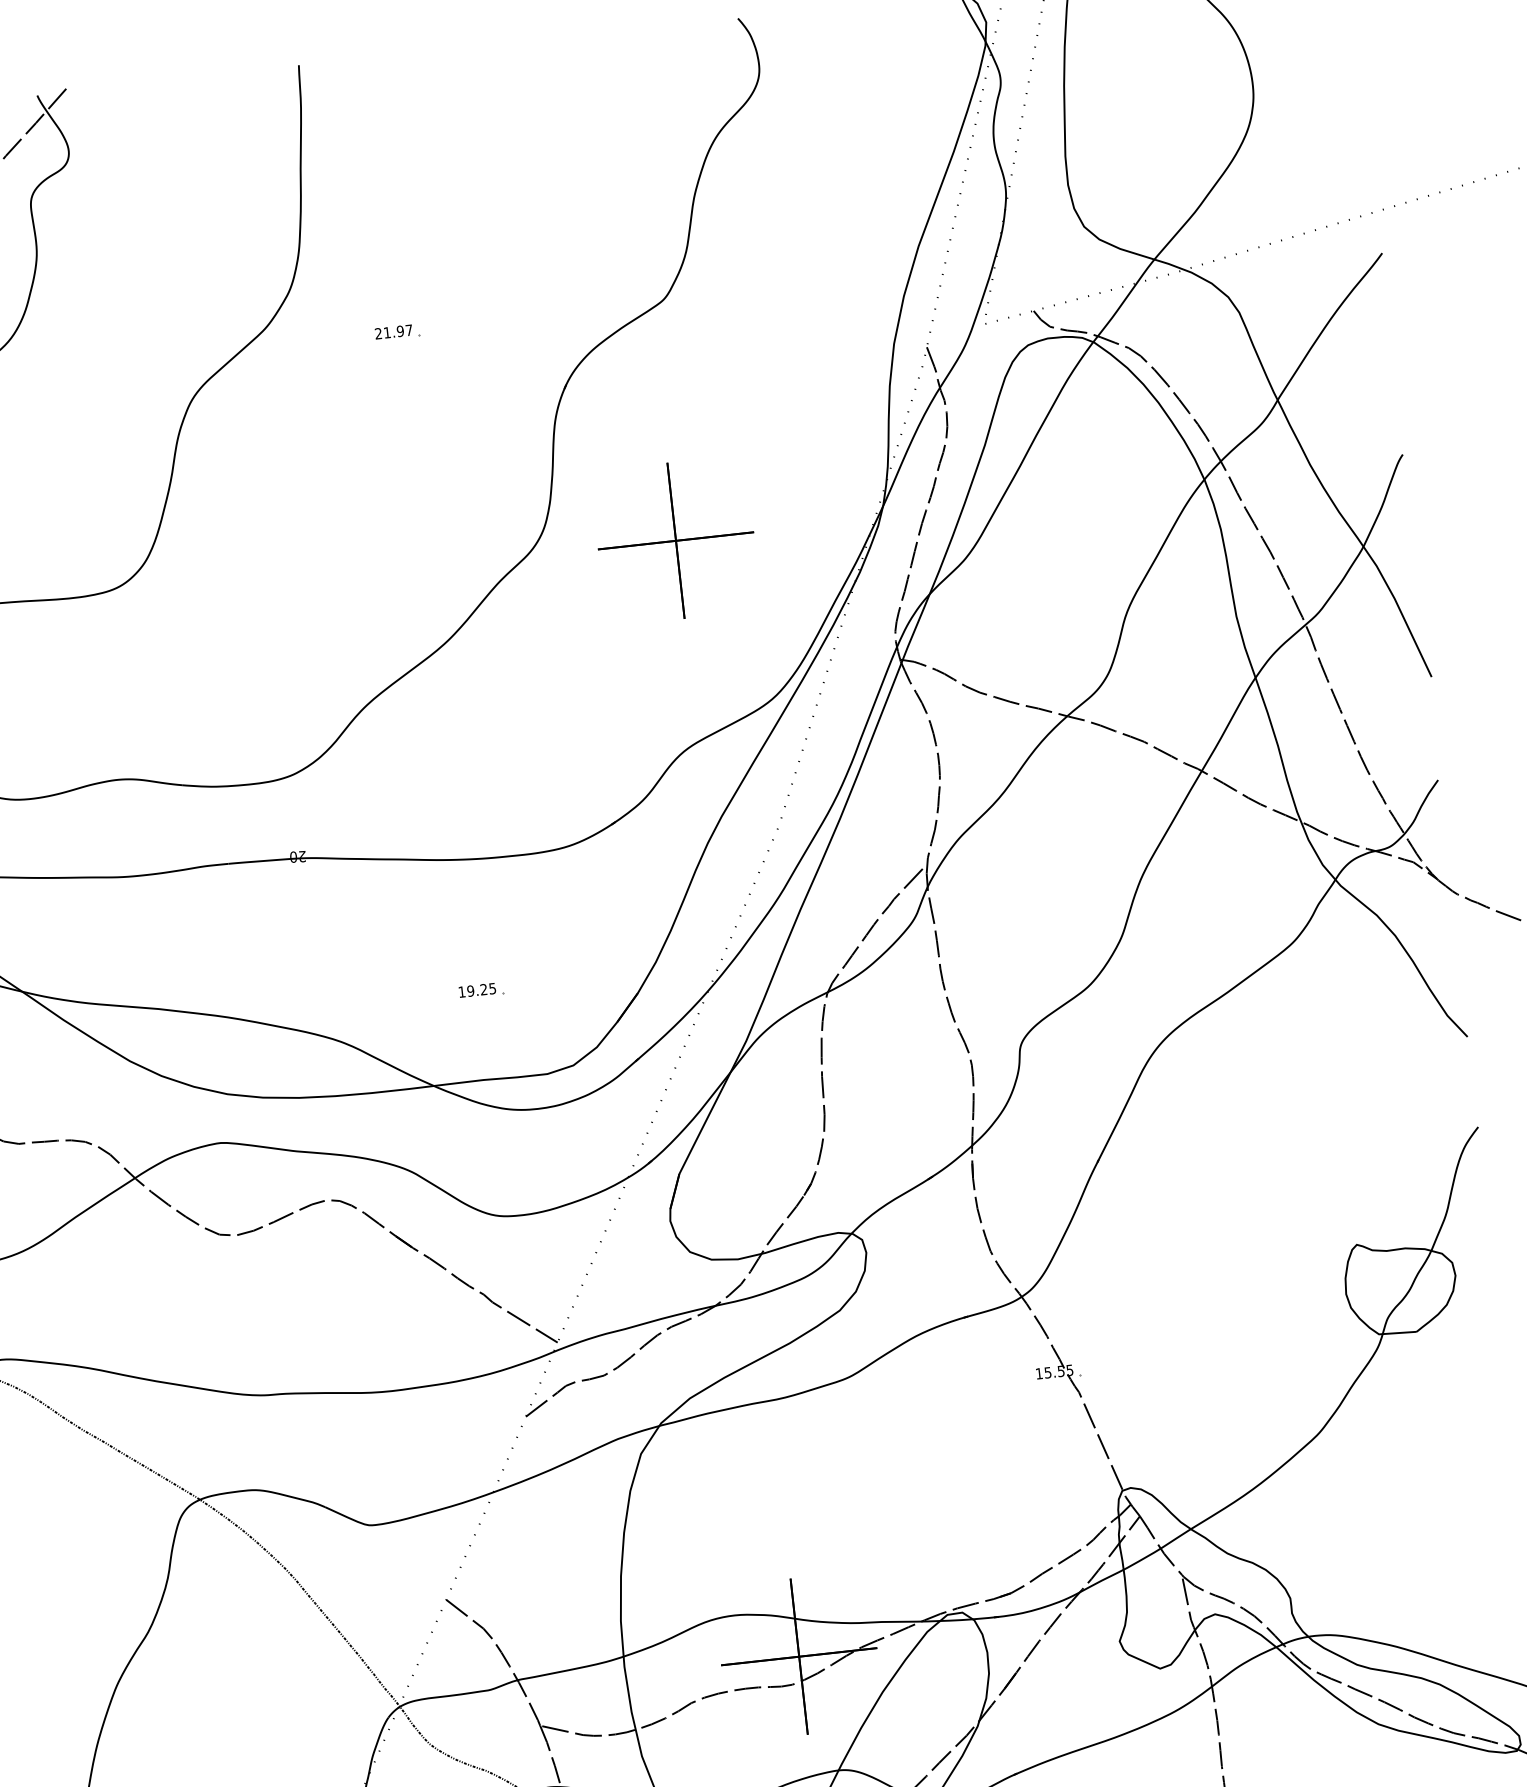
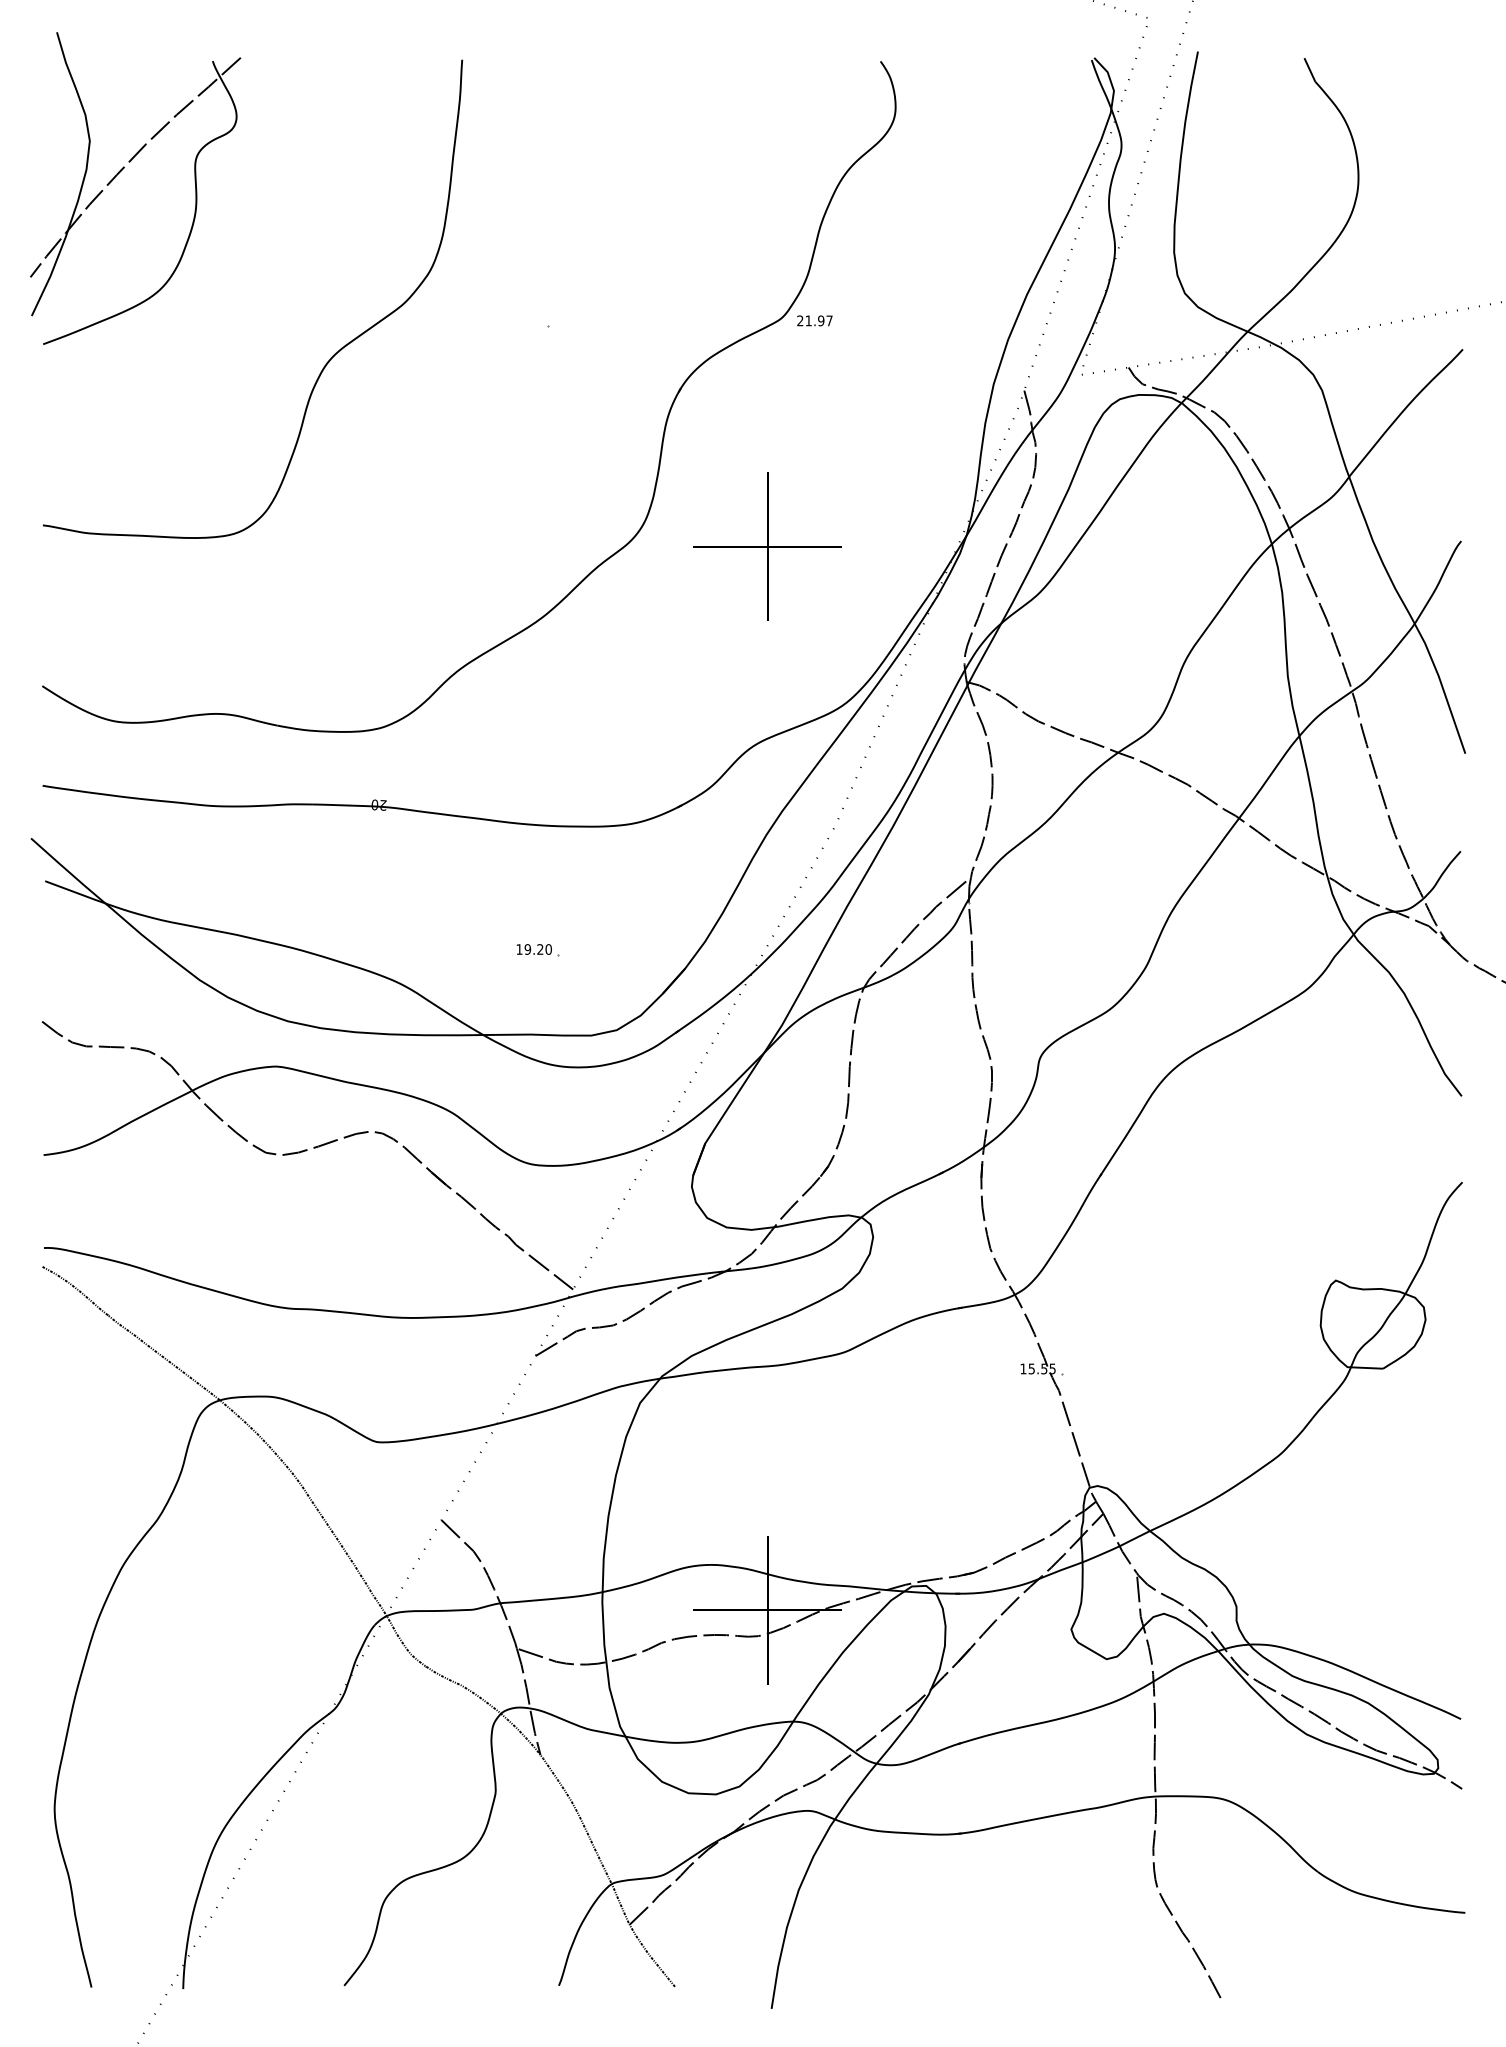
text: (393, 331) -> (814, 320), moved
text: (492, 988) -> (548, 949), 19.25 -> 19.20

